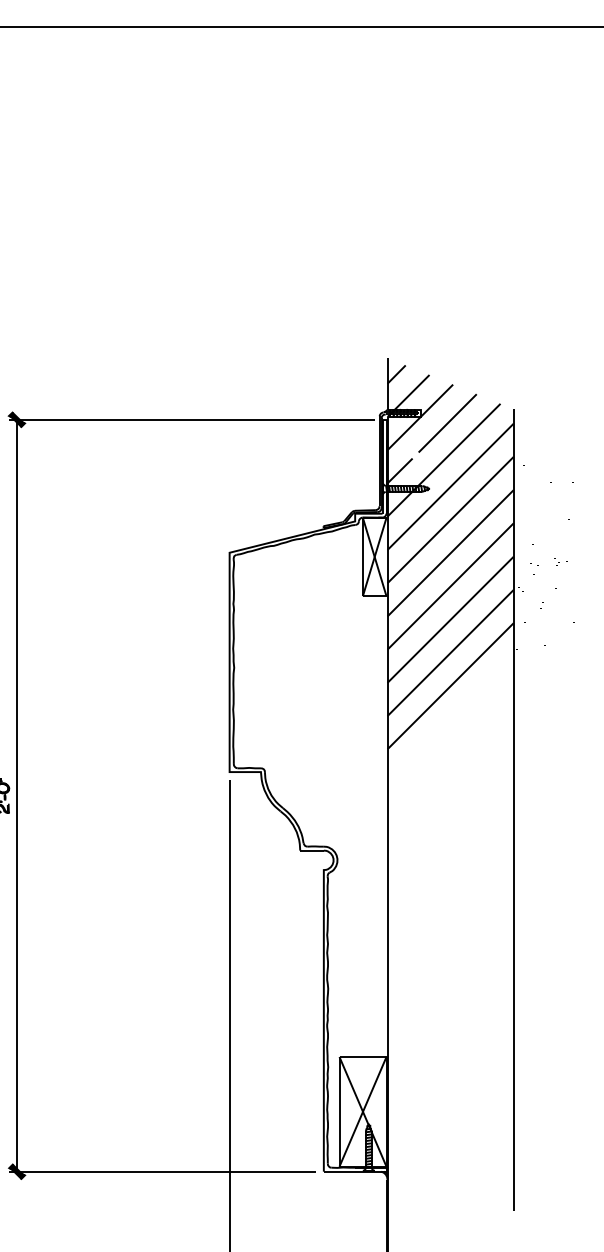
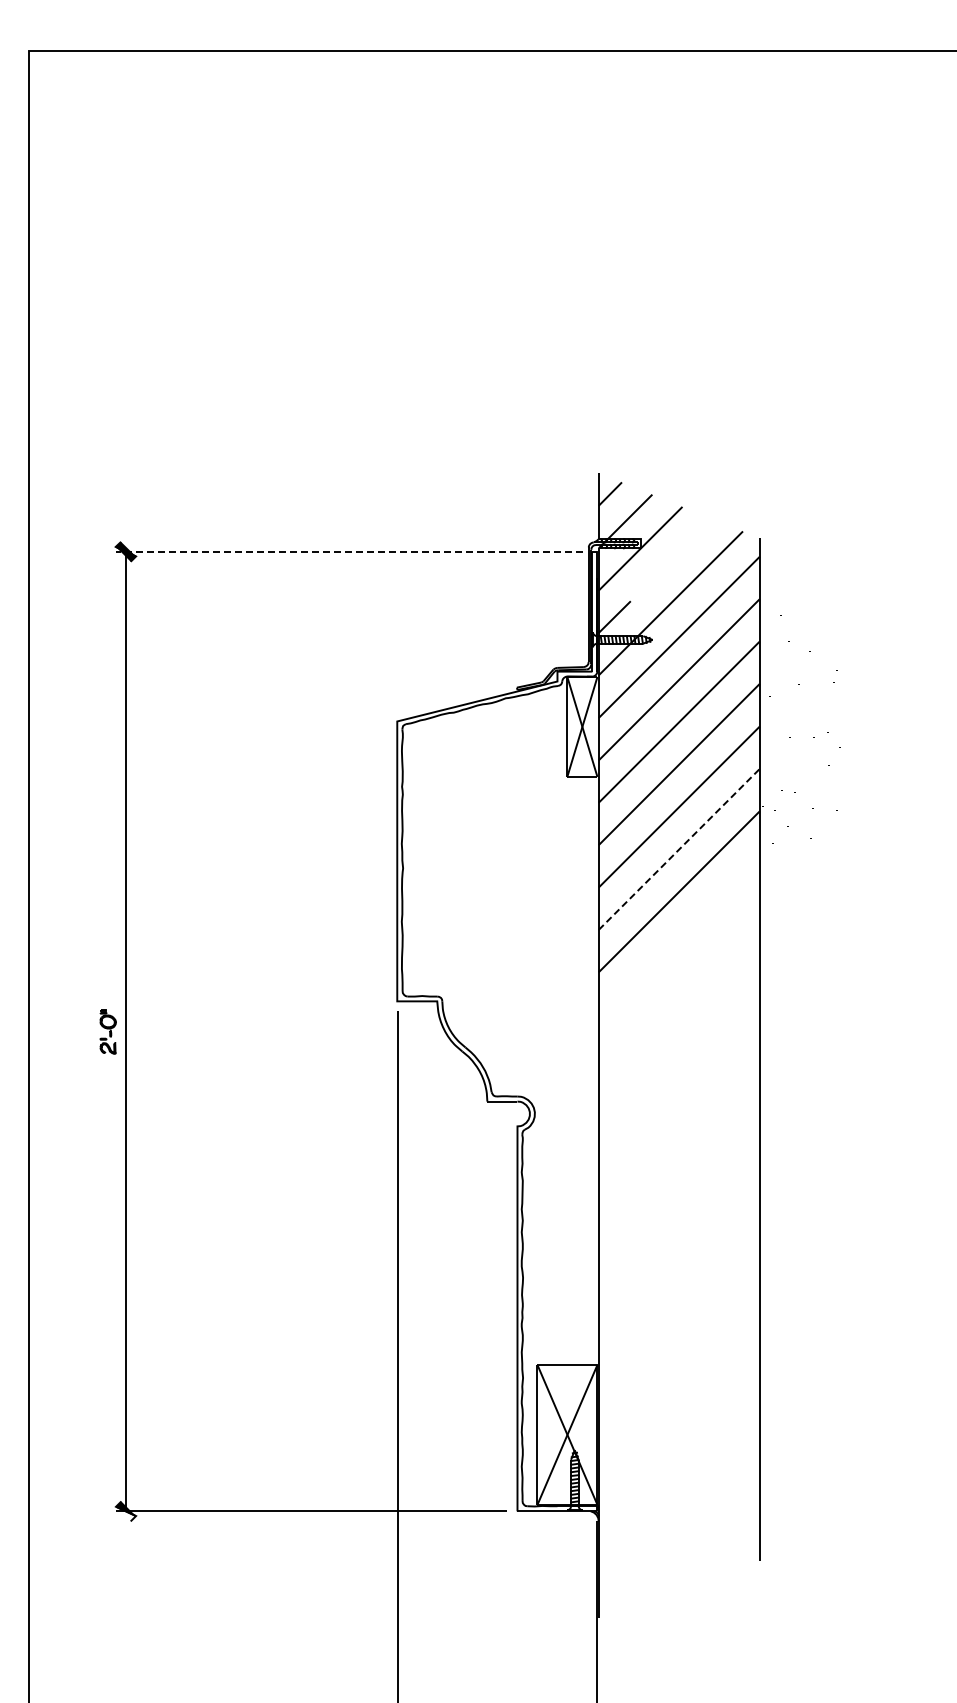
line: (191, 419) -> (348, 551), solid -> dashed
line: (447, 422) -> (675, 555), removed
line: (450, 653) -> (679, 849), solid -> dashed
fill: (17, 1173) -> (126, 1513), removed

